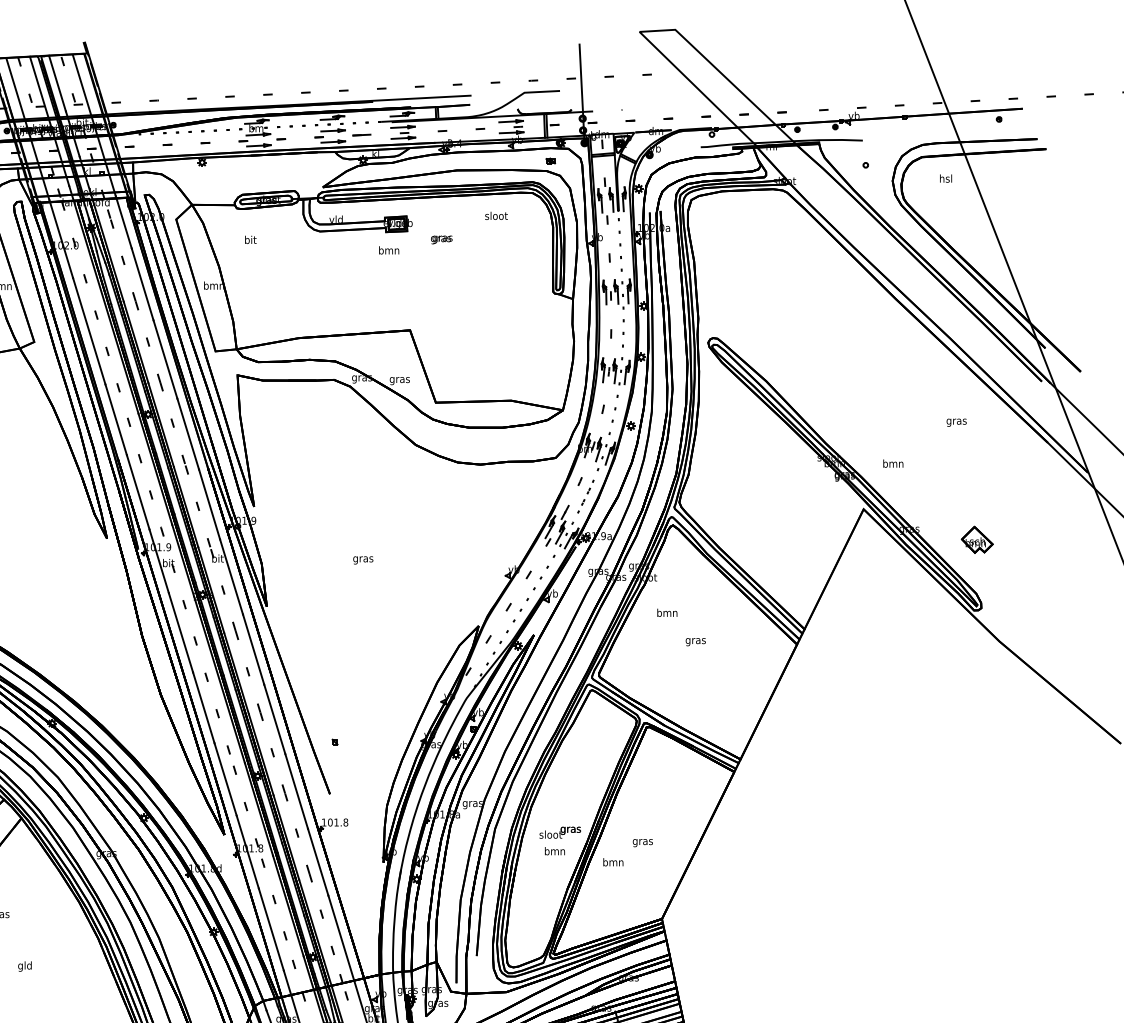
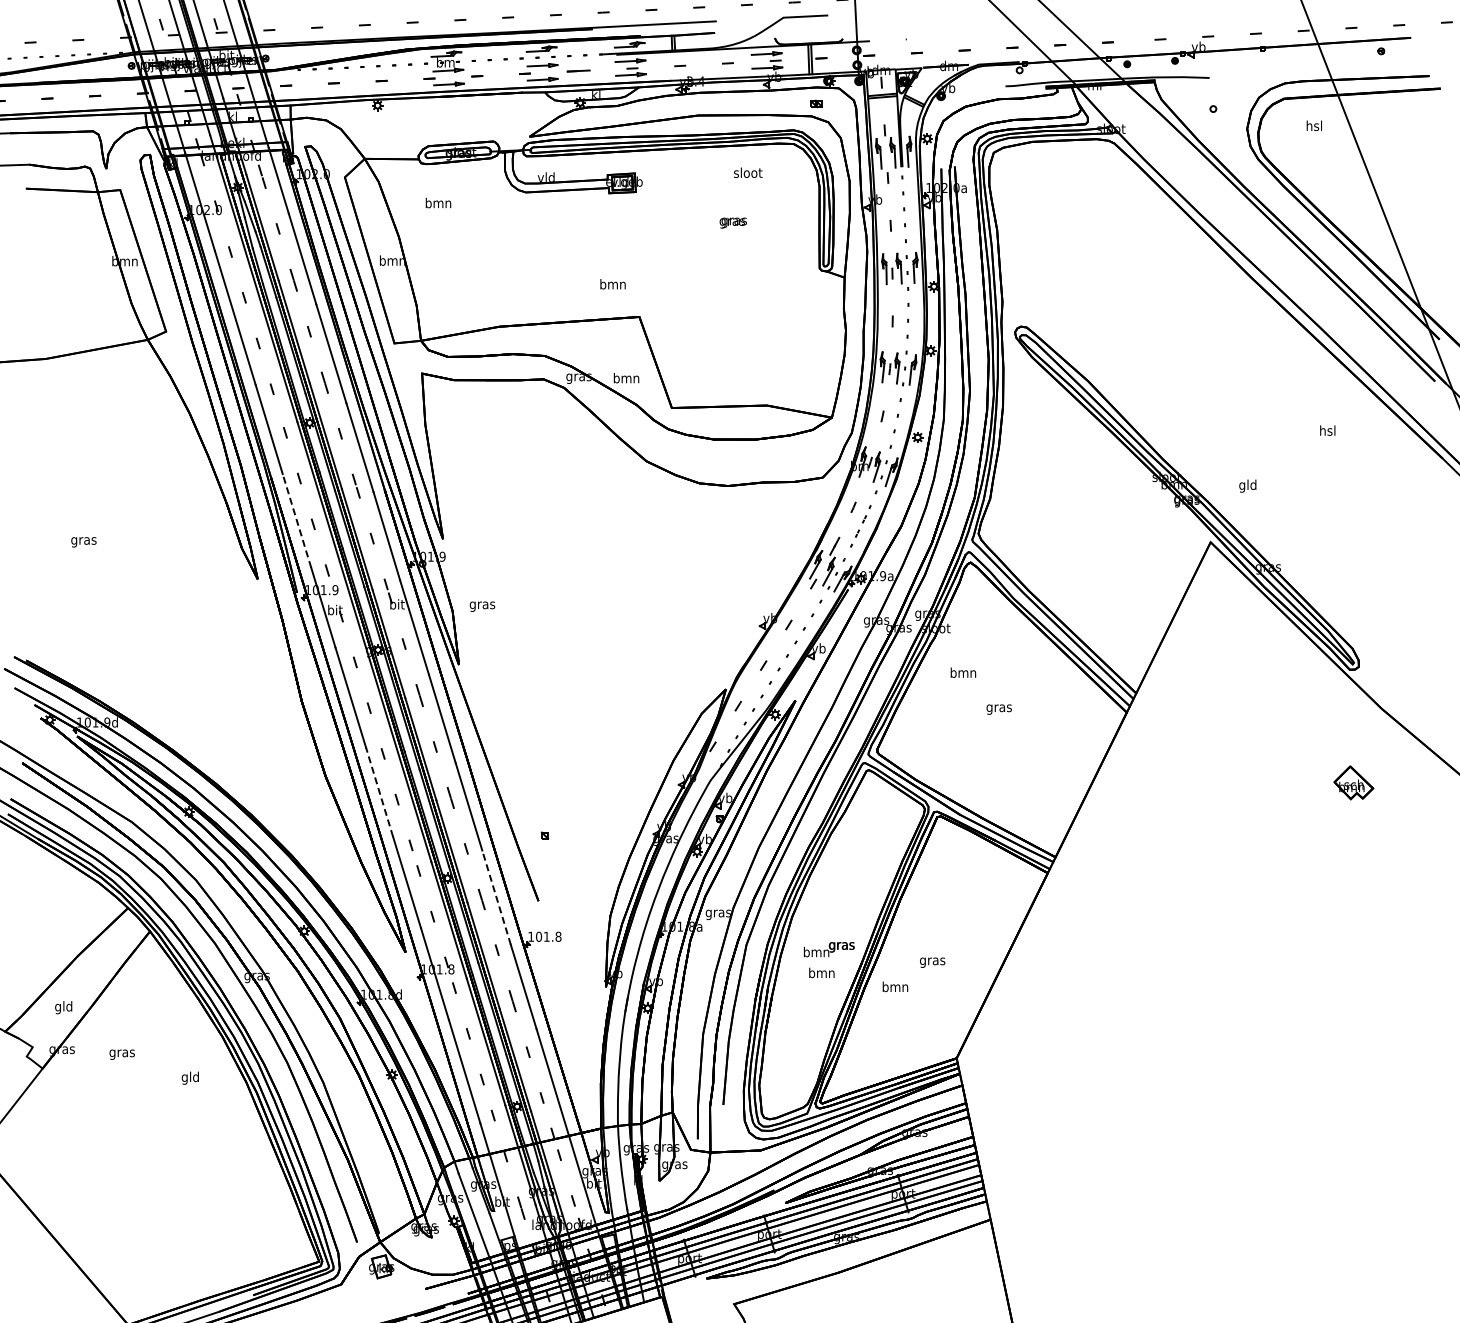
text: (250, 239) -> (438, 202), bit -> bmn
text: (441, 239) -> (732, 222), moved
text: (388, 250) -> (612, 284), moved
text: (399, 379) -> (626, 378), gras -> bmn
text: (956, 421) -> (1327, 431), gras -> hsl
text: (892, 464) -> (1247, 485), bmn -> gld
line: (137, 491) -> (296, 520), solid -> dashed
part: (977, 539) -> (1353, 782), moved
text: (363, 560) -> (482, 606), moved
line: (203, 707) -> (379, 791), solid -> dashed
line: (296, 791) -> (496, 897), solid -> dashed
text: (550, 834) -> (816, 951), sloot -> bmn
text: (24, 965) -> (189, 1077), moved

